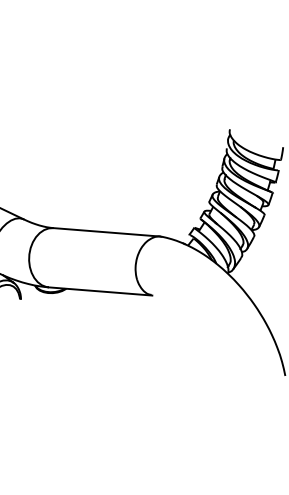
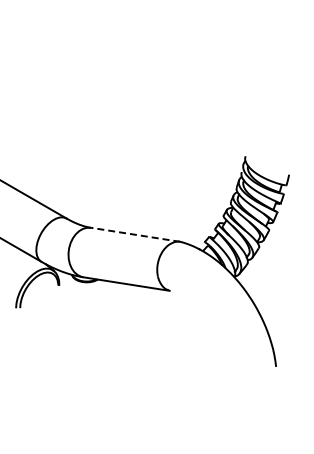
line: (106, 231) -> (135, 234), solid -> dashed

